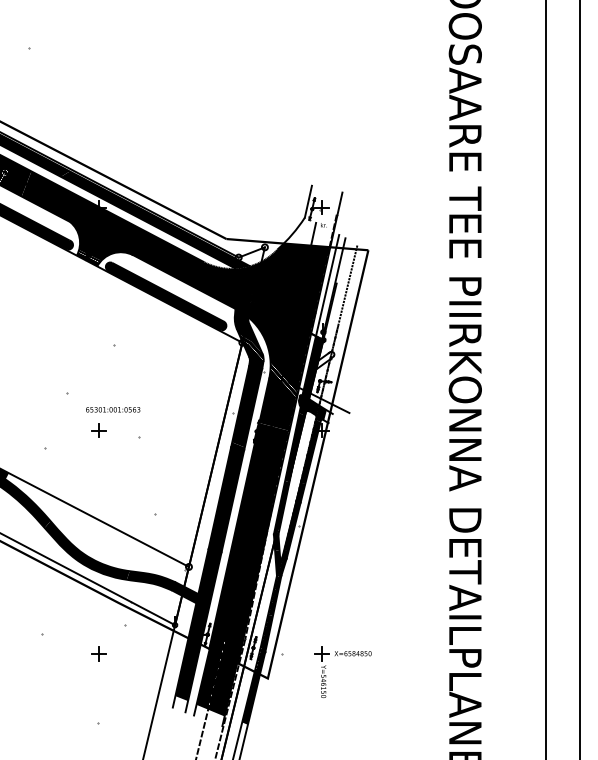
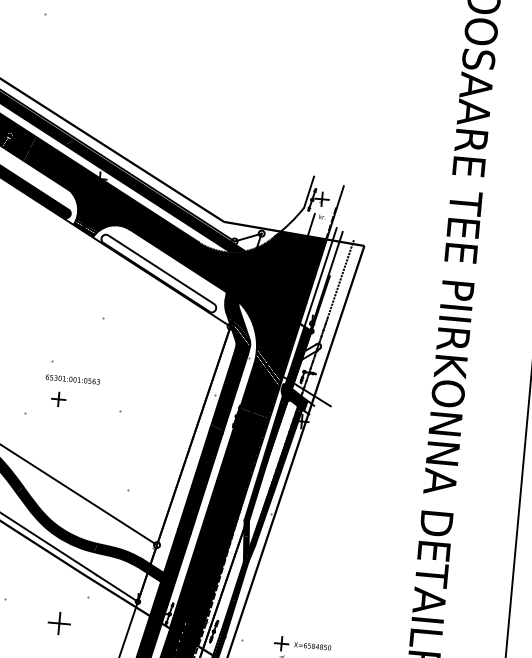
fill: (165, 296) -> (158, 273), removed
text: (113, 409) -> (73, 379), moved
part: (98, 430) -> (58, 399), moved
part: (98, 653) -> (59, 623), size x1.6

